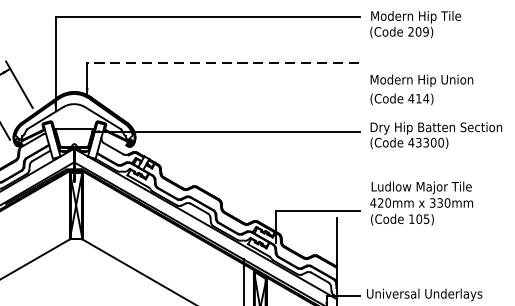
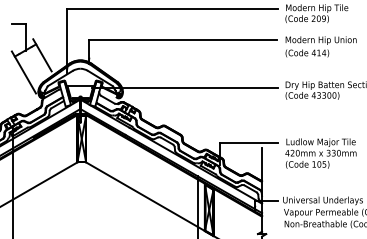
line: (223, 63) -> (183, 40), dashed -> solid
text: (420, 89) -> (320, 46), moved
text: (420, 203) -> (320, 153), moved

